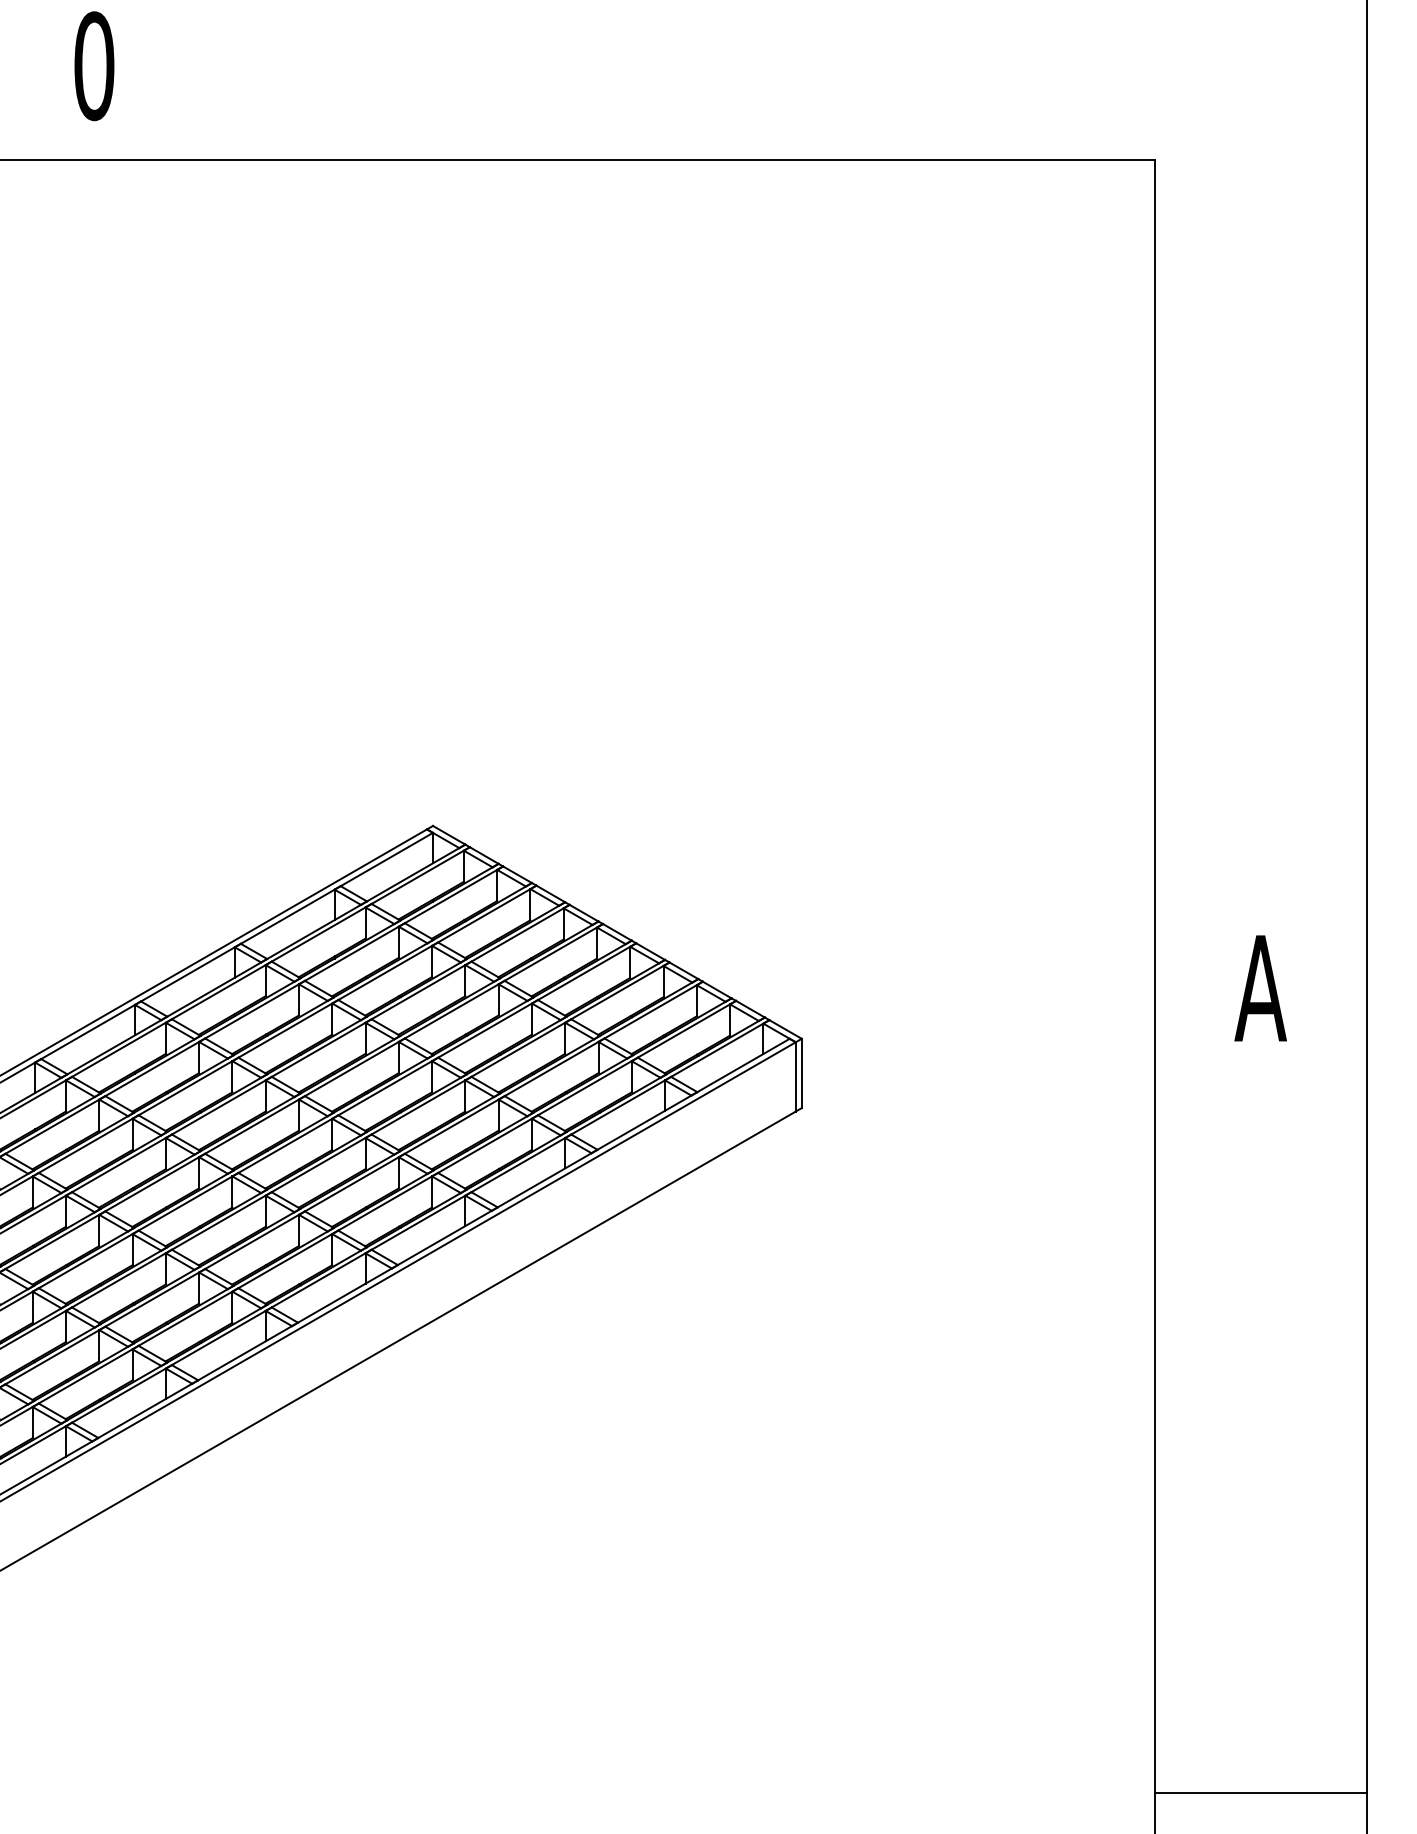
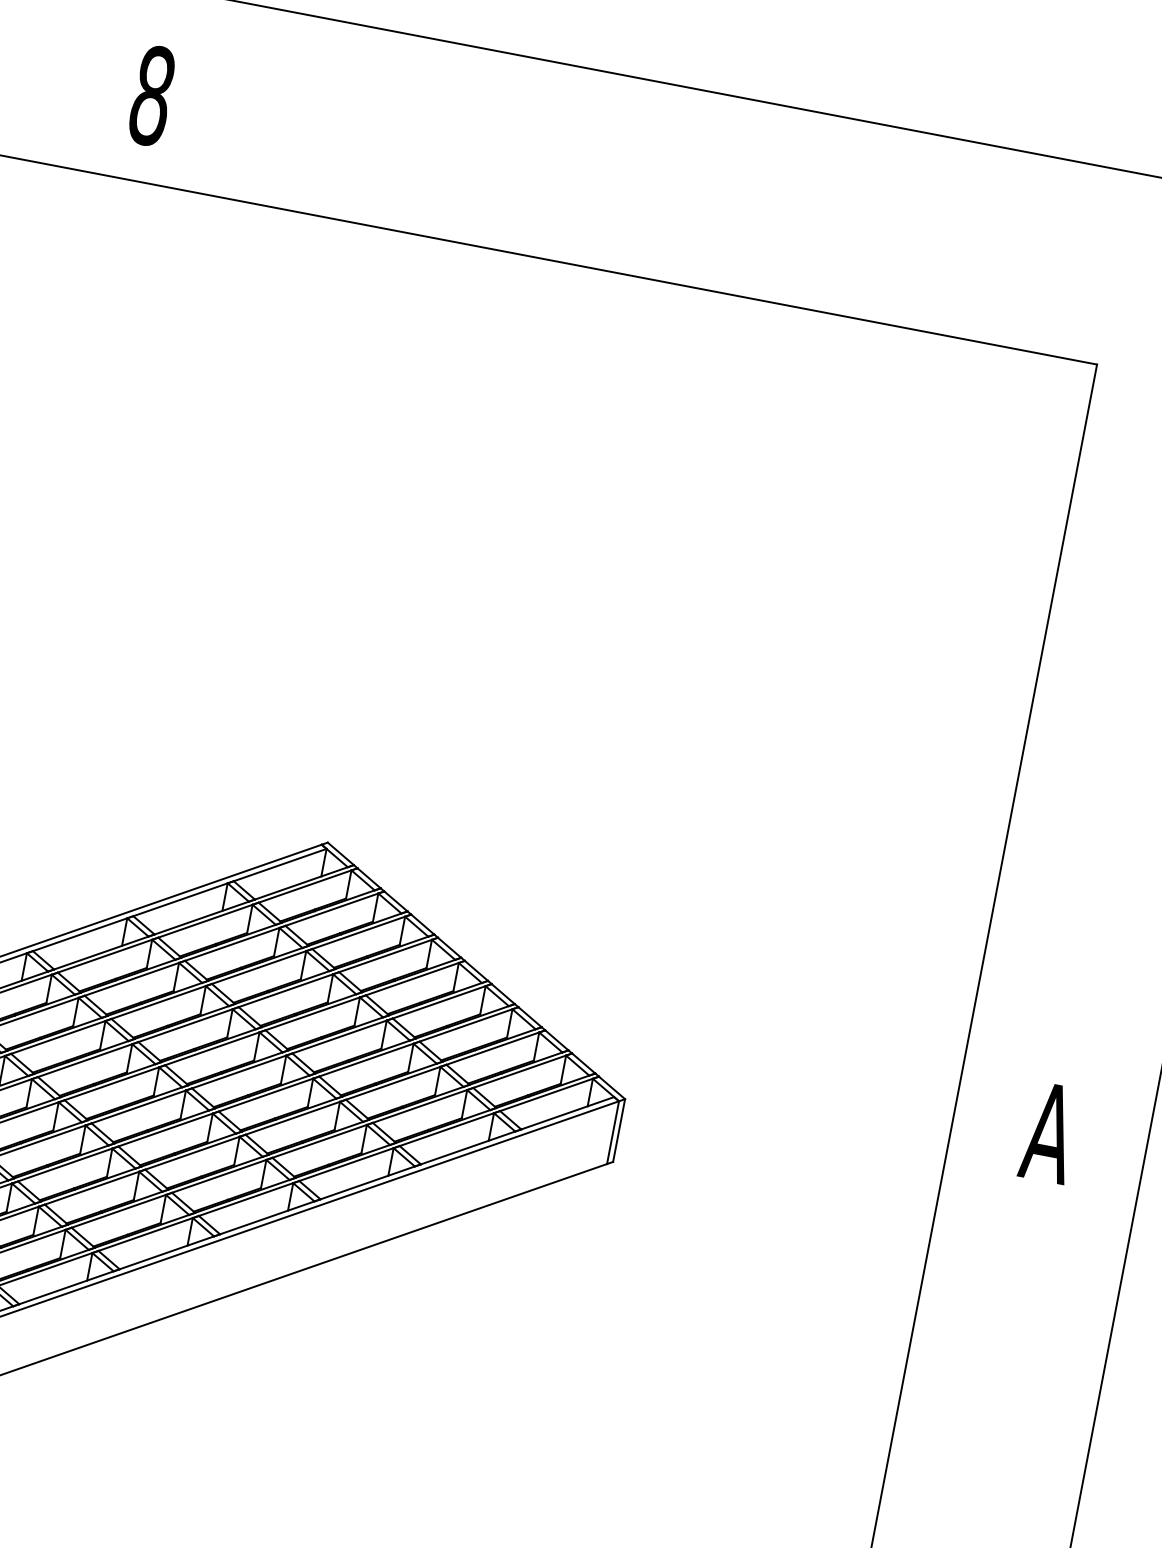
text: (94, 65) -> (152, 95), 0 -> 8

